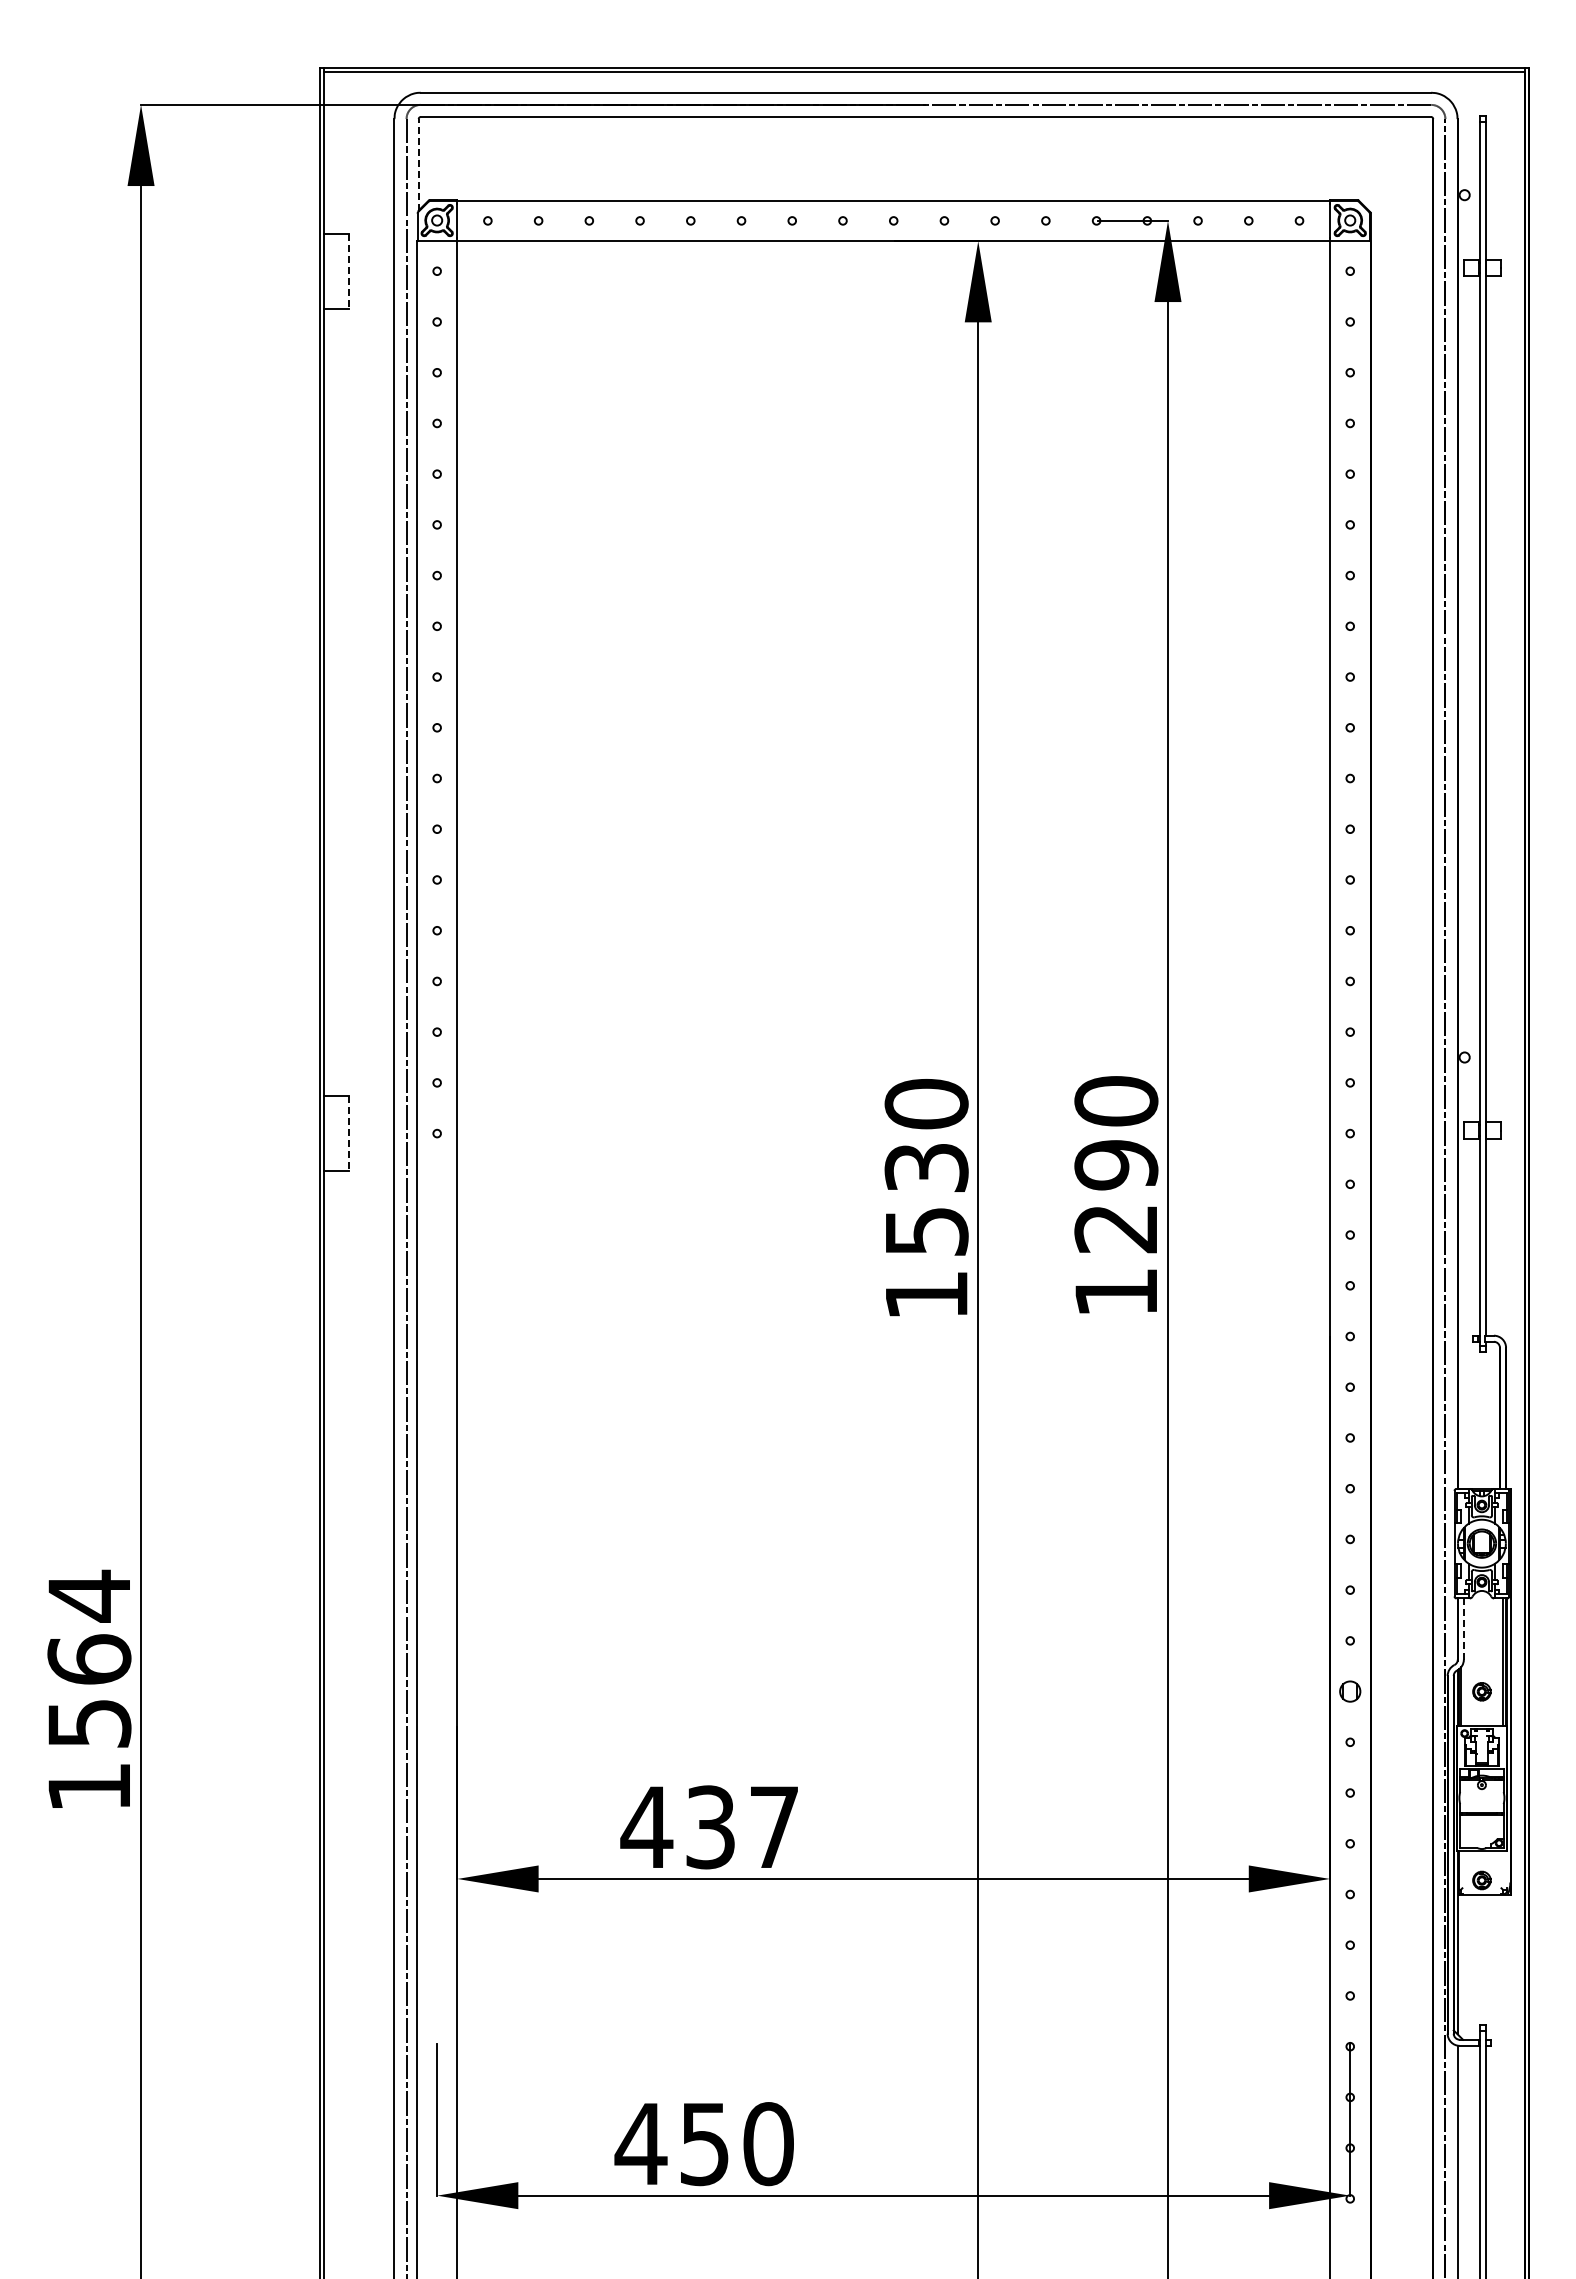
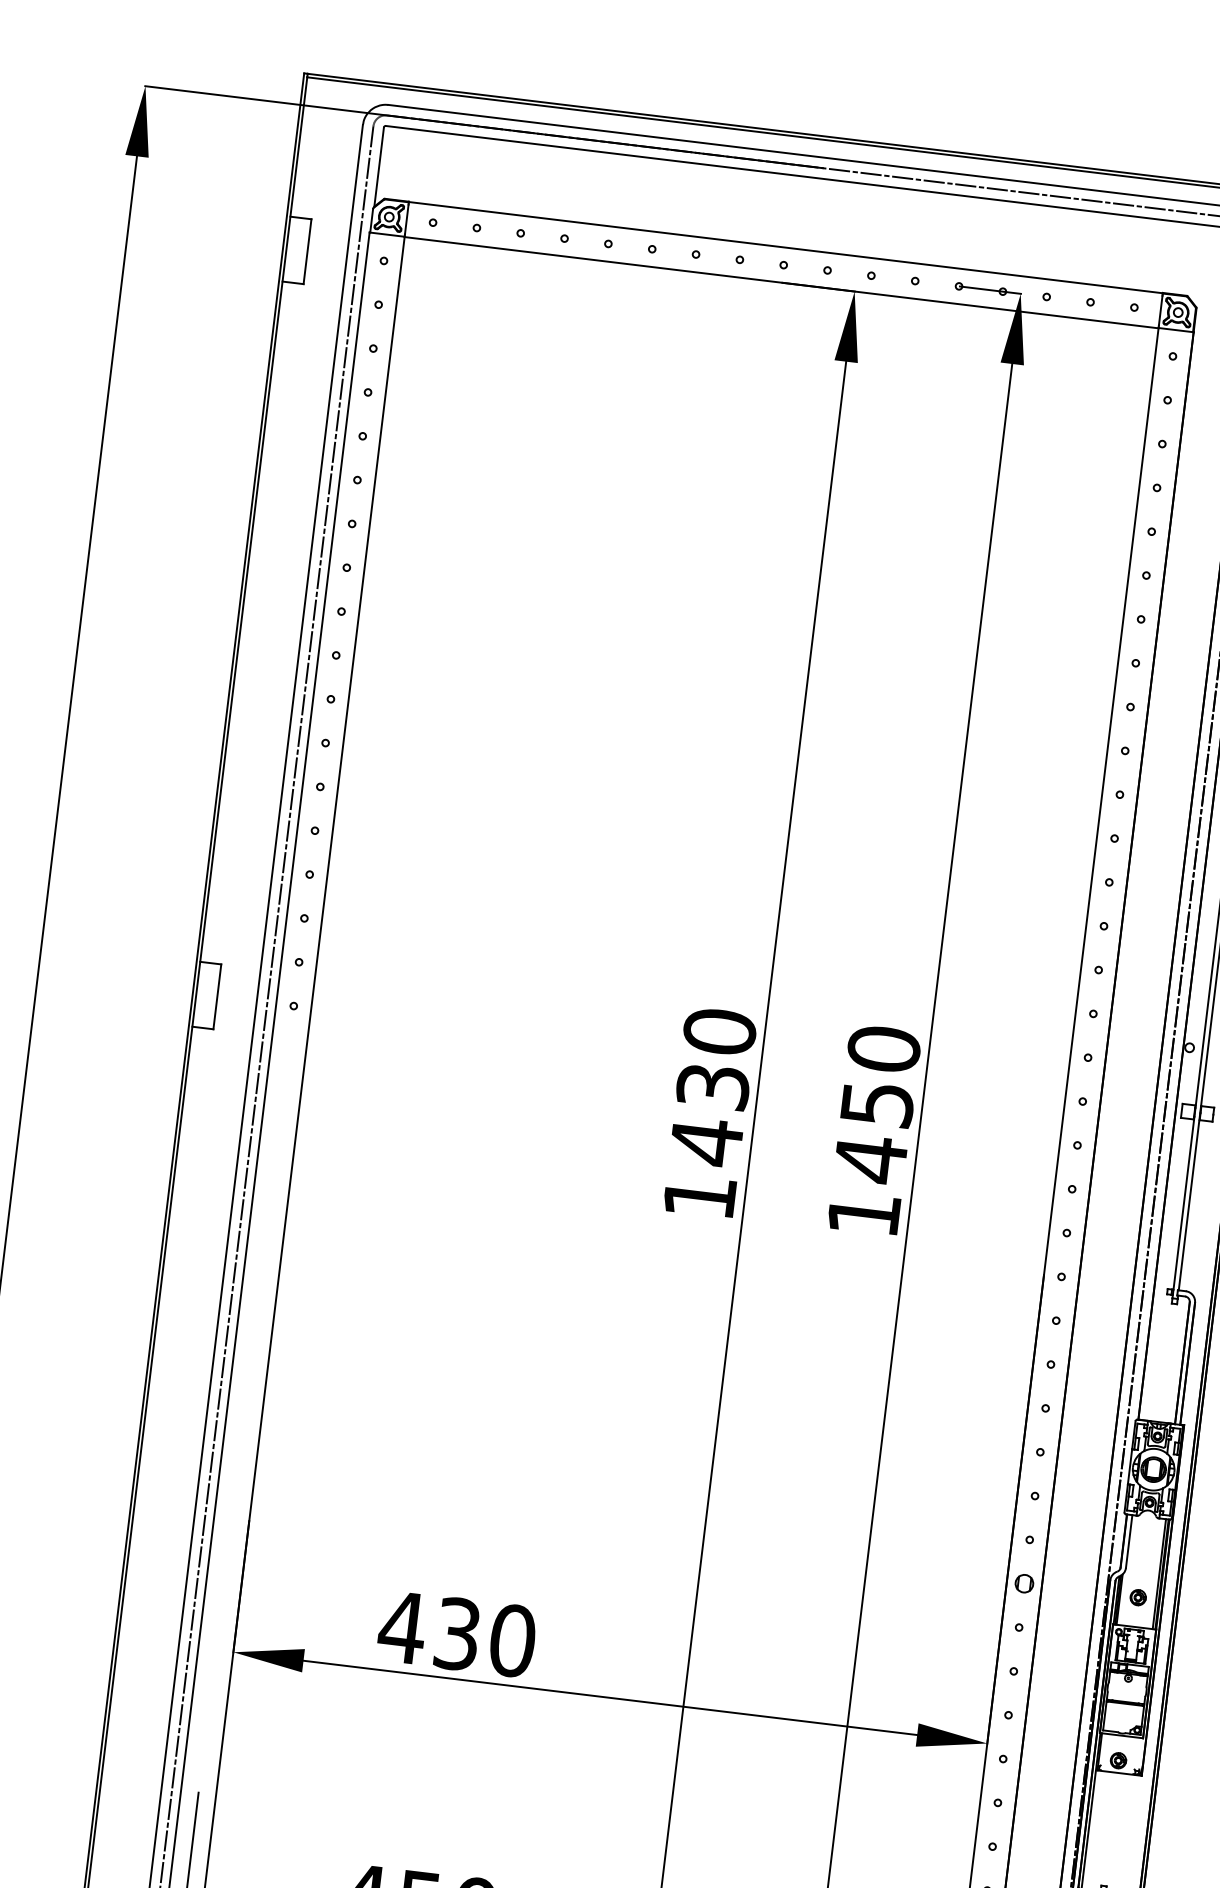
line: (418, 164) -> (379, 166), dashed -> solid
line: (348, 271) -> (307, 251), dashed -> solid
line: (348, 1133) -> (217, 996), dashed -> solid
text: (1116, 1197) -> (874, 1132), 1290 -> 1450
text: (927, 1231) -> (707, 1141), 1530 -> 1430
line: (1463, 1629) -> (1128, 1541), dashed -> solid
text: (774, 1827) -> (512, 1640), 437 -> 430

